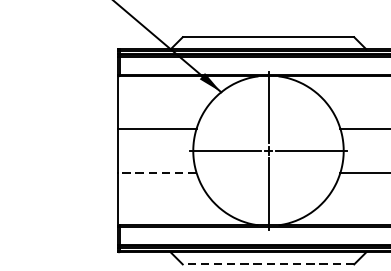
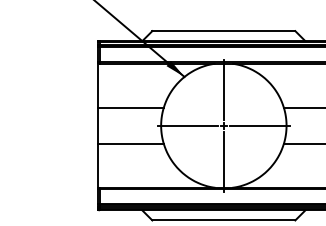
line: (157, 172) -> (131, 143), dashed -> solid
line: (268, 264) -> (223, 220), dashed -> solid

